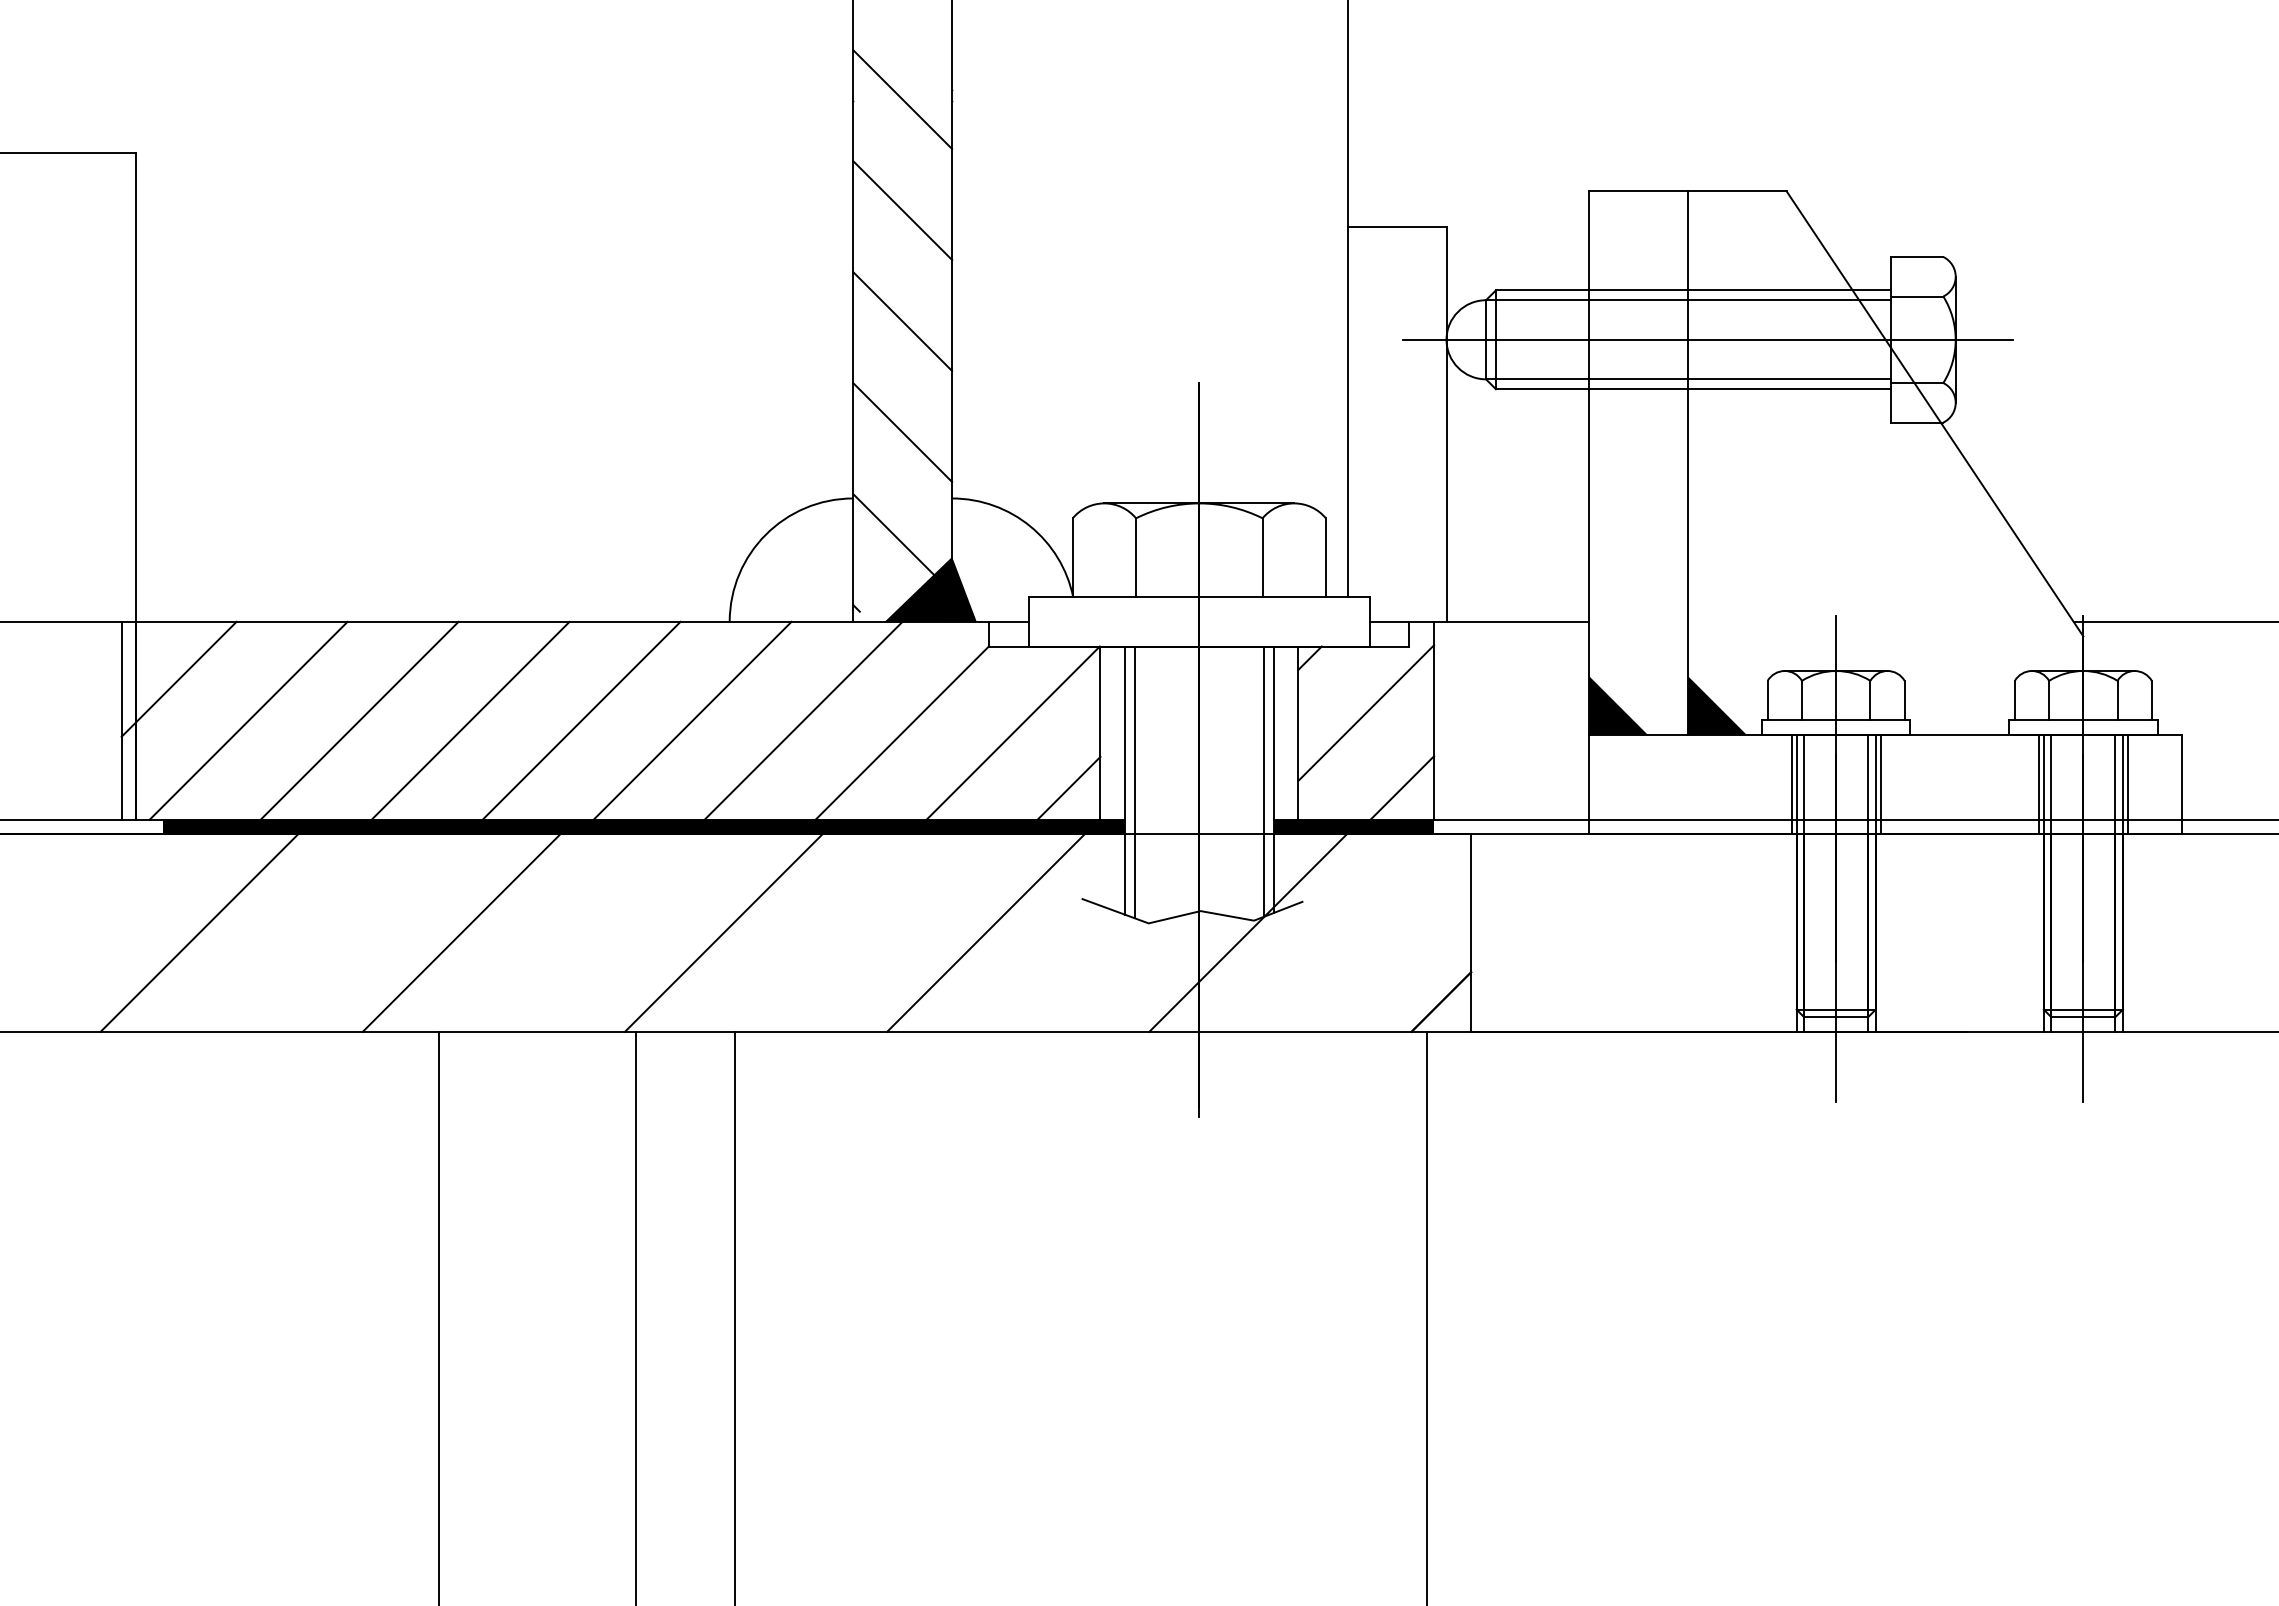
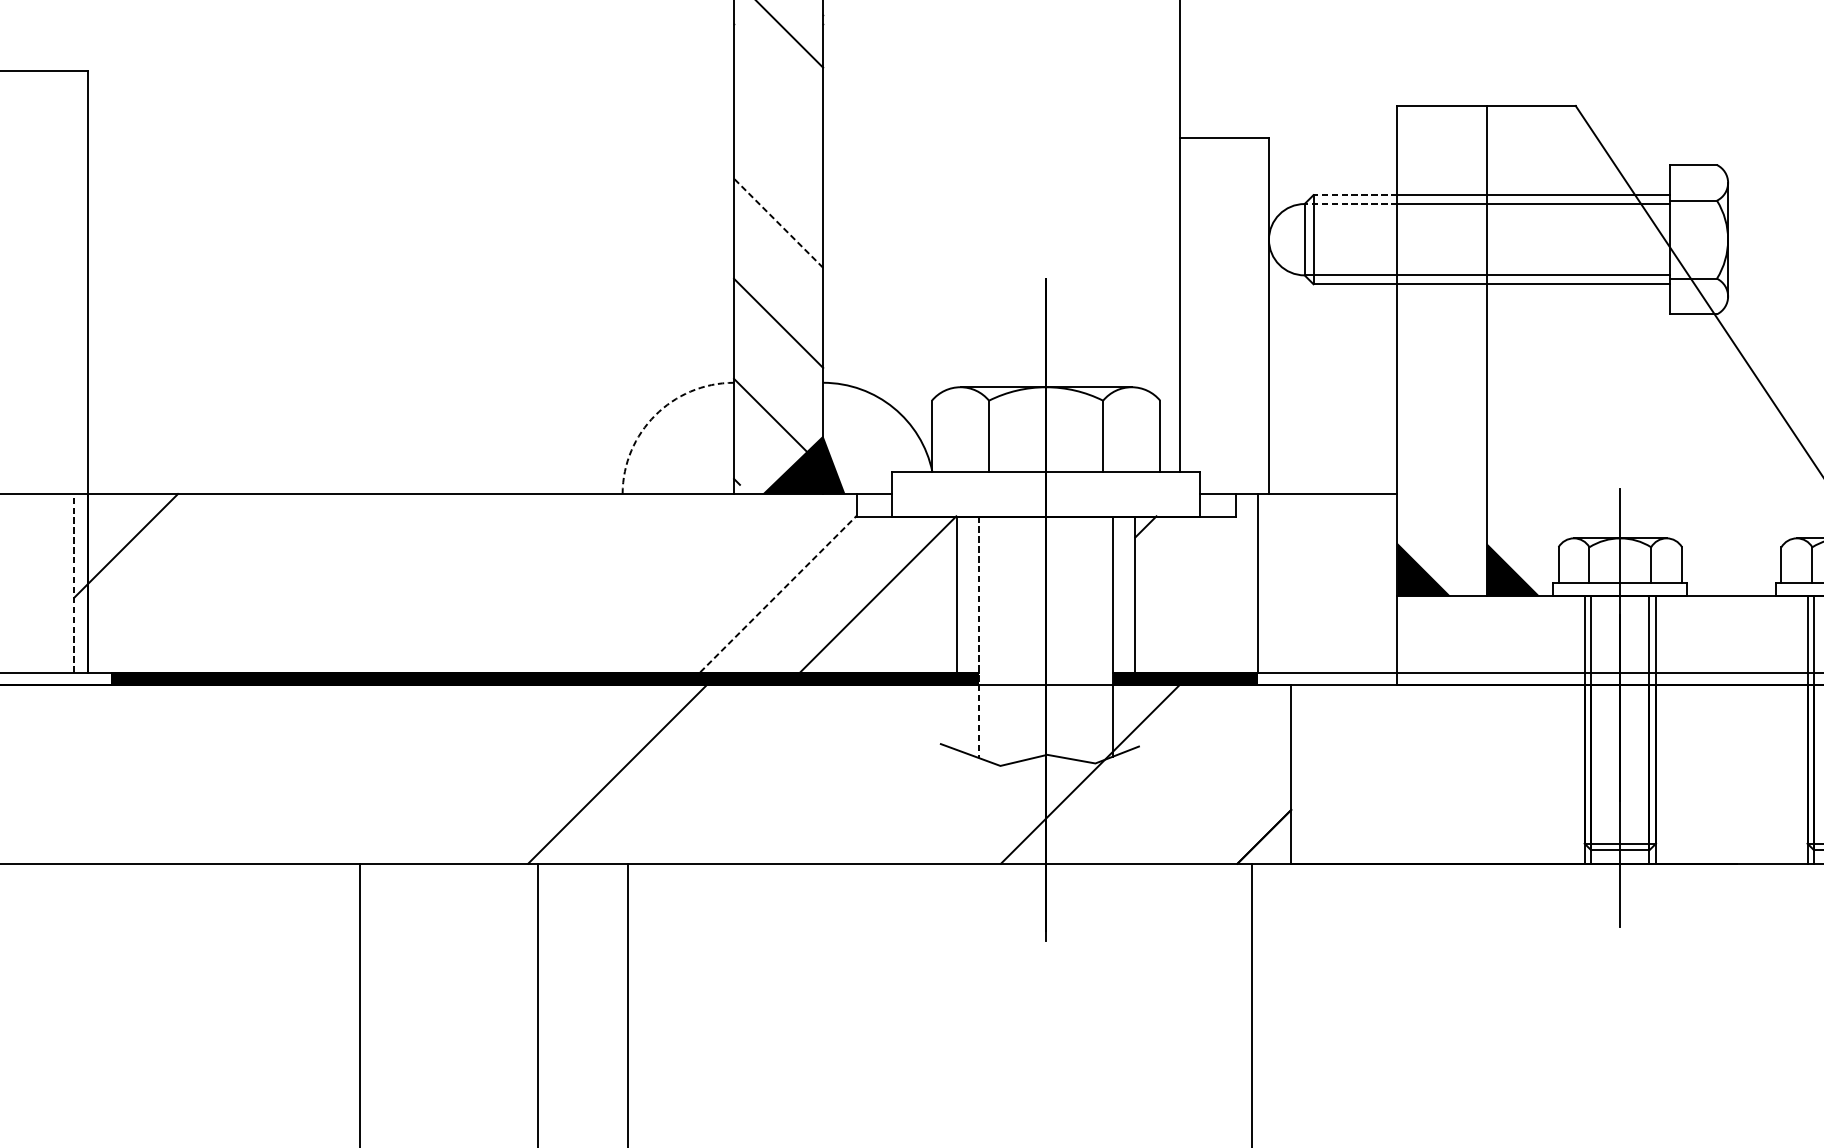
line: (902, 210) -> (778, 123), removed
line: (1542, 290) -> (1355, 195), solid -> dashed
line: (1537, 300) -> (1351, 204), solid -> dashed
line: (902, 321) -> (778, 223), solid -> dashed
line: (1707, 339) -> (1504, 239), removed
arc: (765, 534) -> (654, 415), solid -> dashed
line: (1366, 713) -> (1196, 576), removed
line: (121, 720) -> (74, 582), solid -> dashed
line: (248, 720) -> (188, 582), removed
line: (359, 720) -> (288, 582), removed
line: (470, 720) -> (388, 582), removed
line: (581, 720) -> (488, 582), removed
line: (692, 720) -> (589, 582), removed
line: (803, 720) -> (689, 582), removed
line: (902, 732) -> (778, 593), solid -> dashed
line: (1125, 780) -> (979, 637), solid -> dashed
line: (1263, 781) -> (1103, 637), removed
line: (1135, 782) -> (988, 638), removed
line: (1791, 784) -> (1580, 640), removed
line: (1880, 784) -> (1660, 640), removed
line: (2038, 784) -> (1802, 640), removed
line: (1068, 787) -> (928, 643), removed
line: (1402, 787) -> (1229, 643), removed
line: (199, 932) -> (144, 774), removed
line: (461, 932) -> (380, 774), removed
line: (985, 932) -> (853, 774), removed

